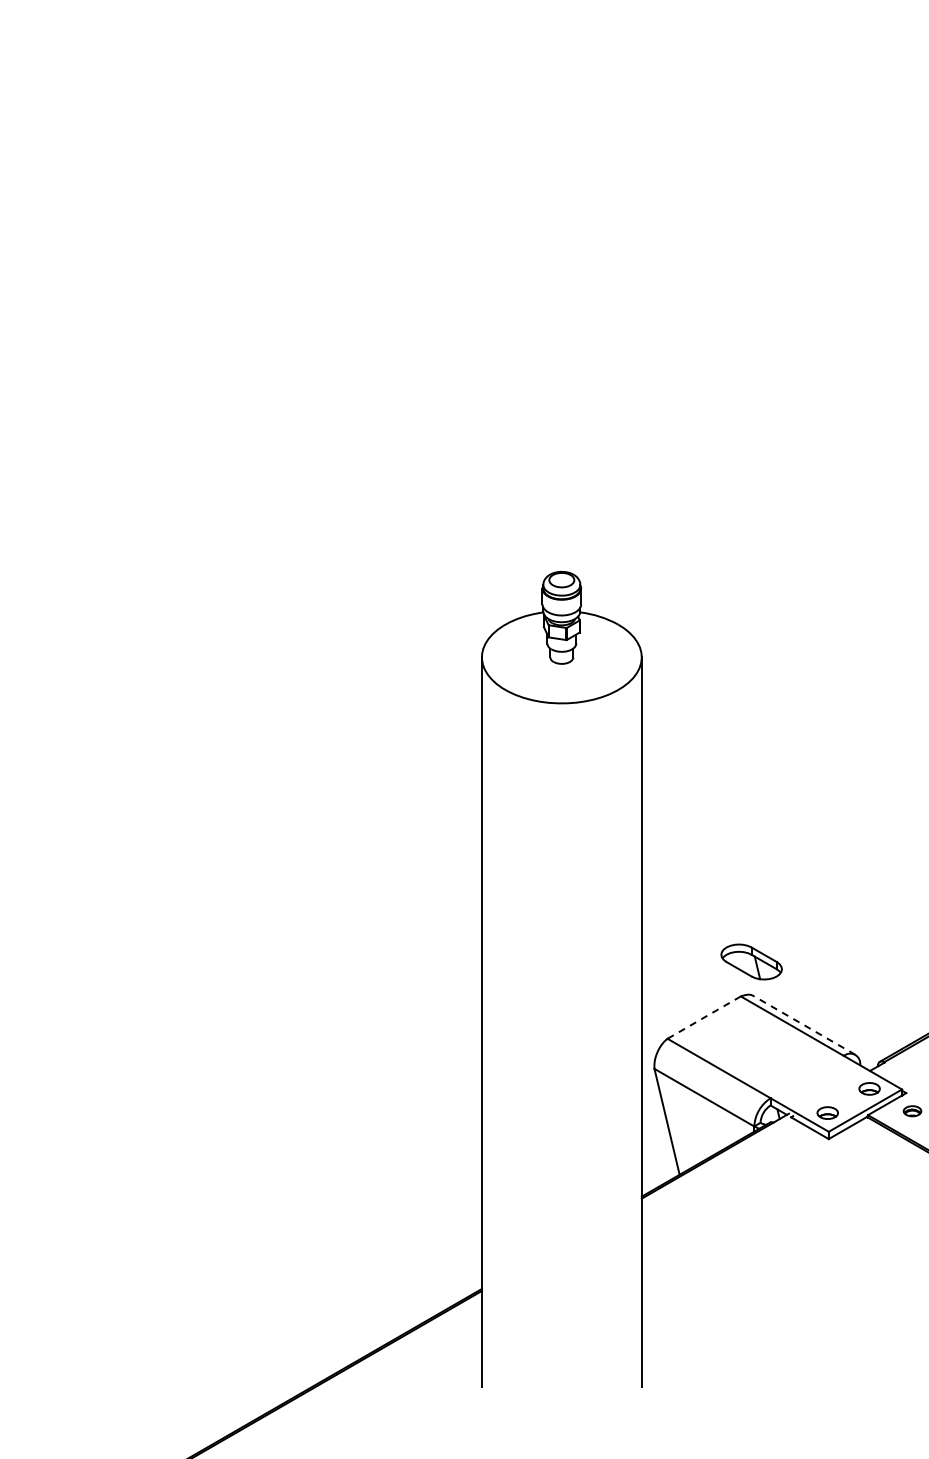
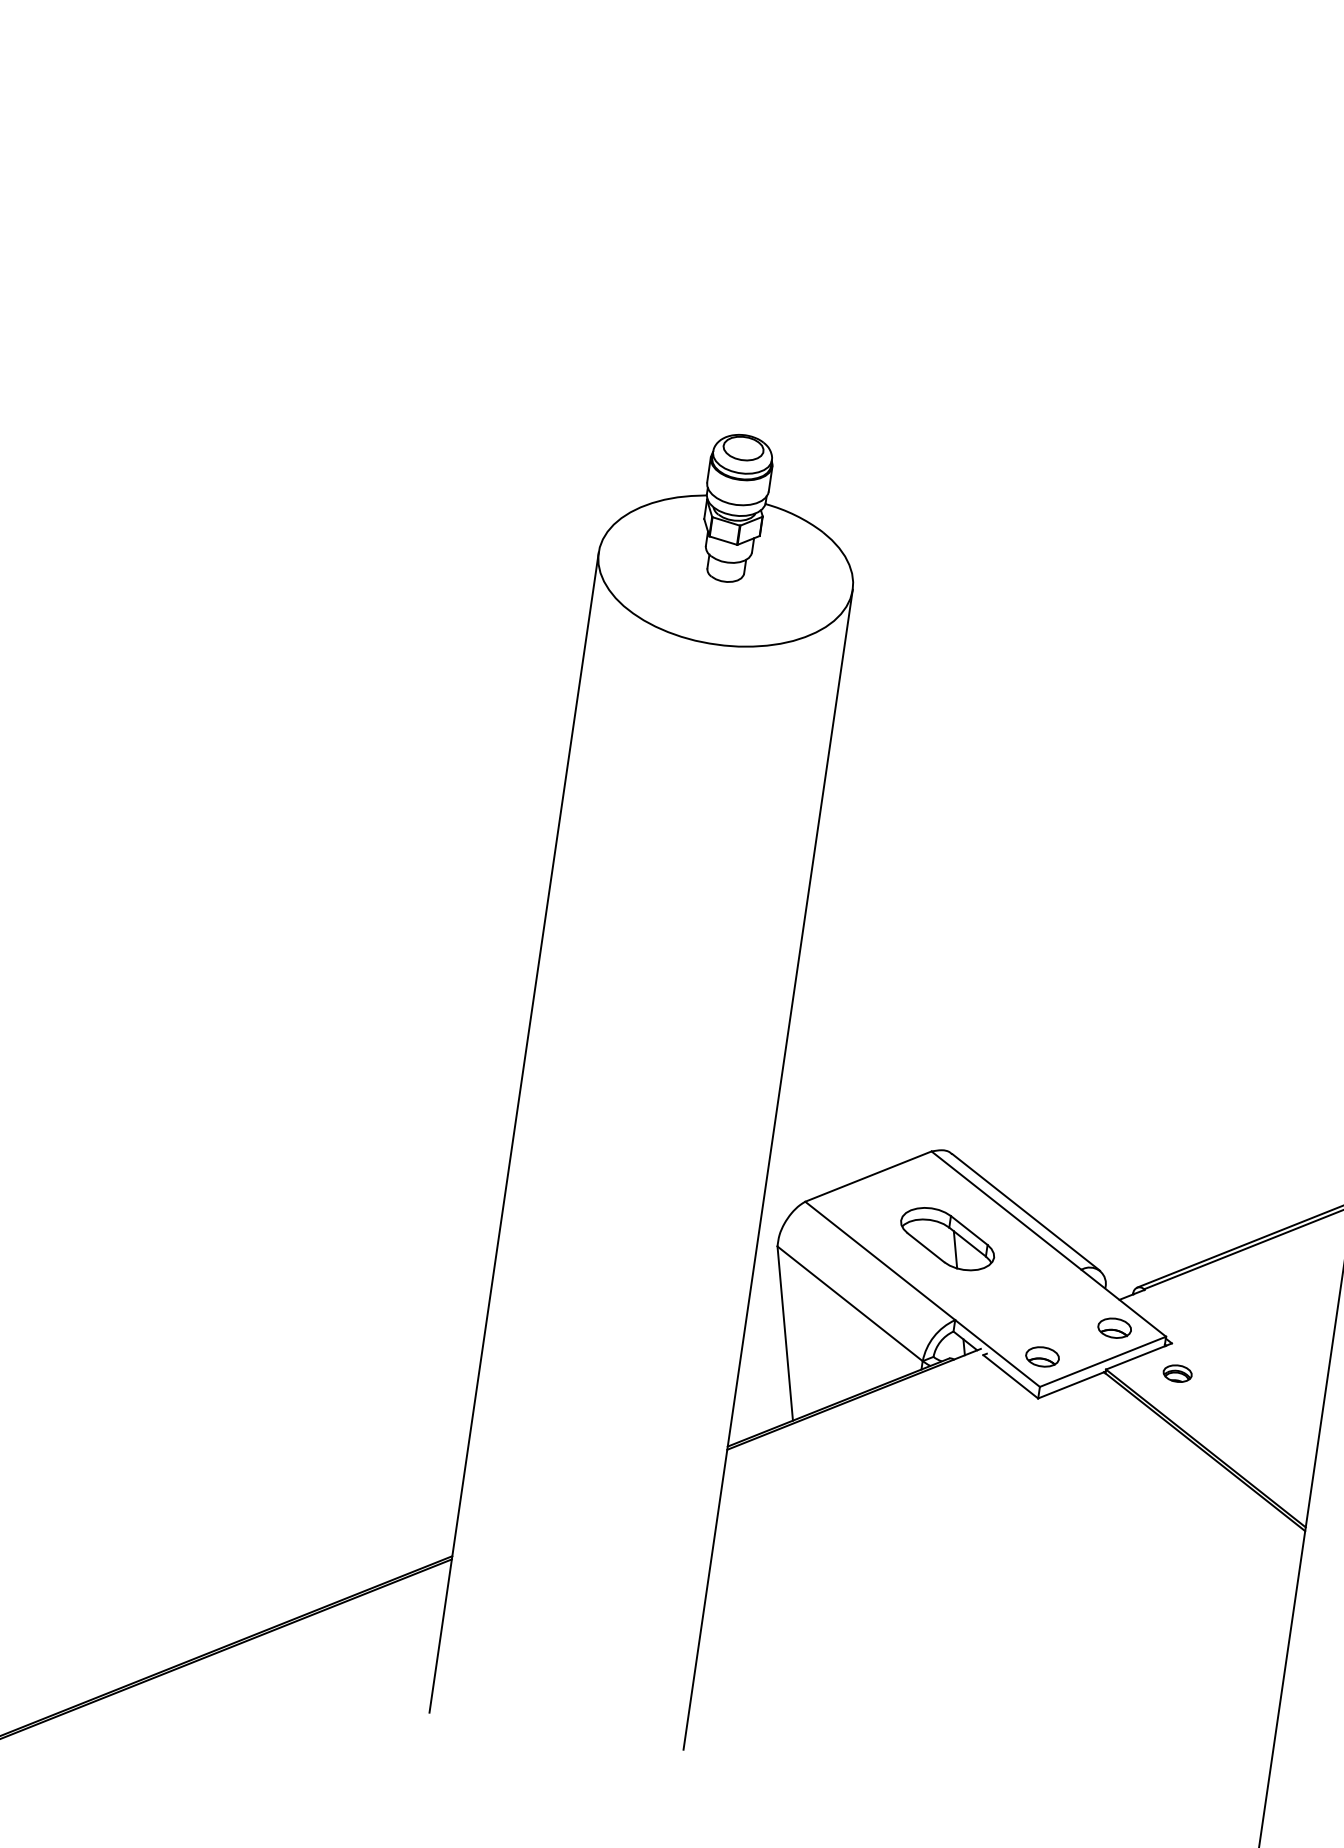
part: (751, 961) -> (947, 1238), moved
line: (703, 1017) -> (867, 1176), dashed -> solid
line: (804, 1025) -> (1025, 1212), dashed -> solid

